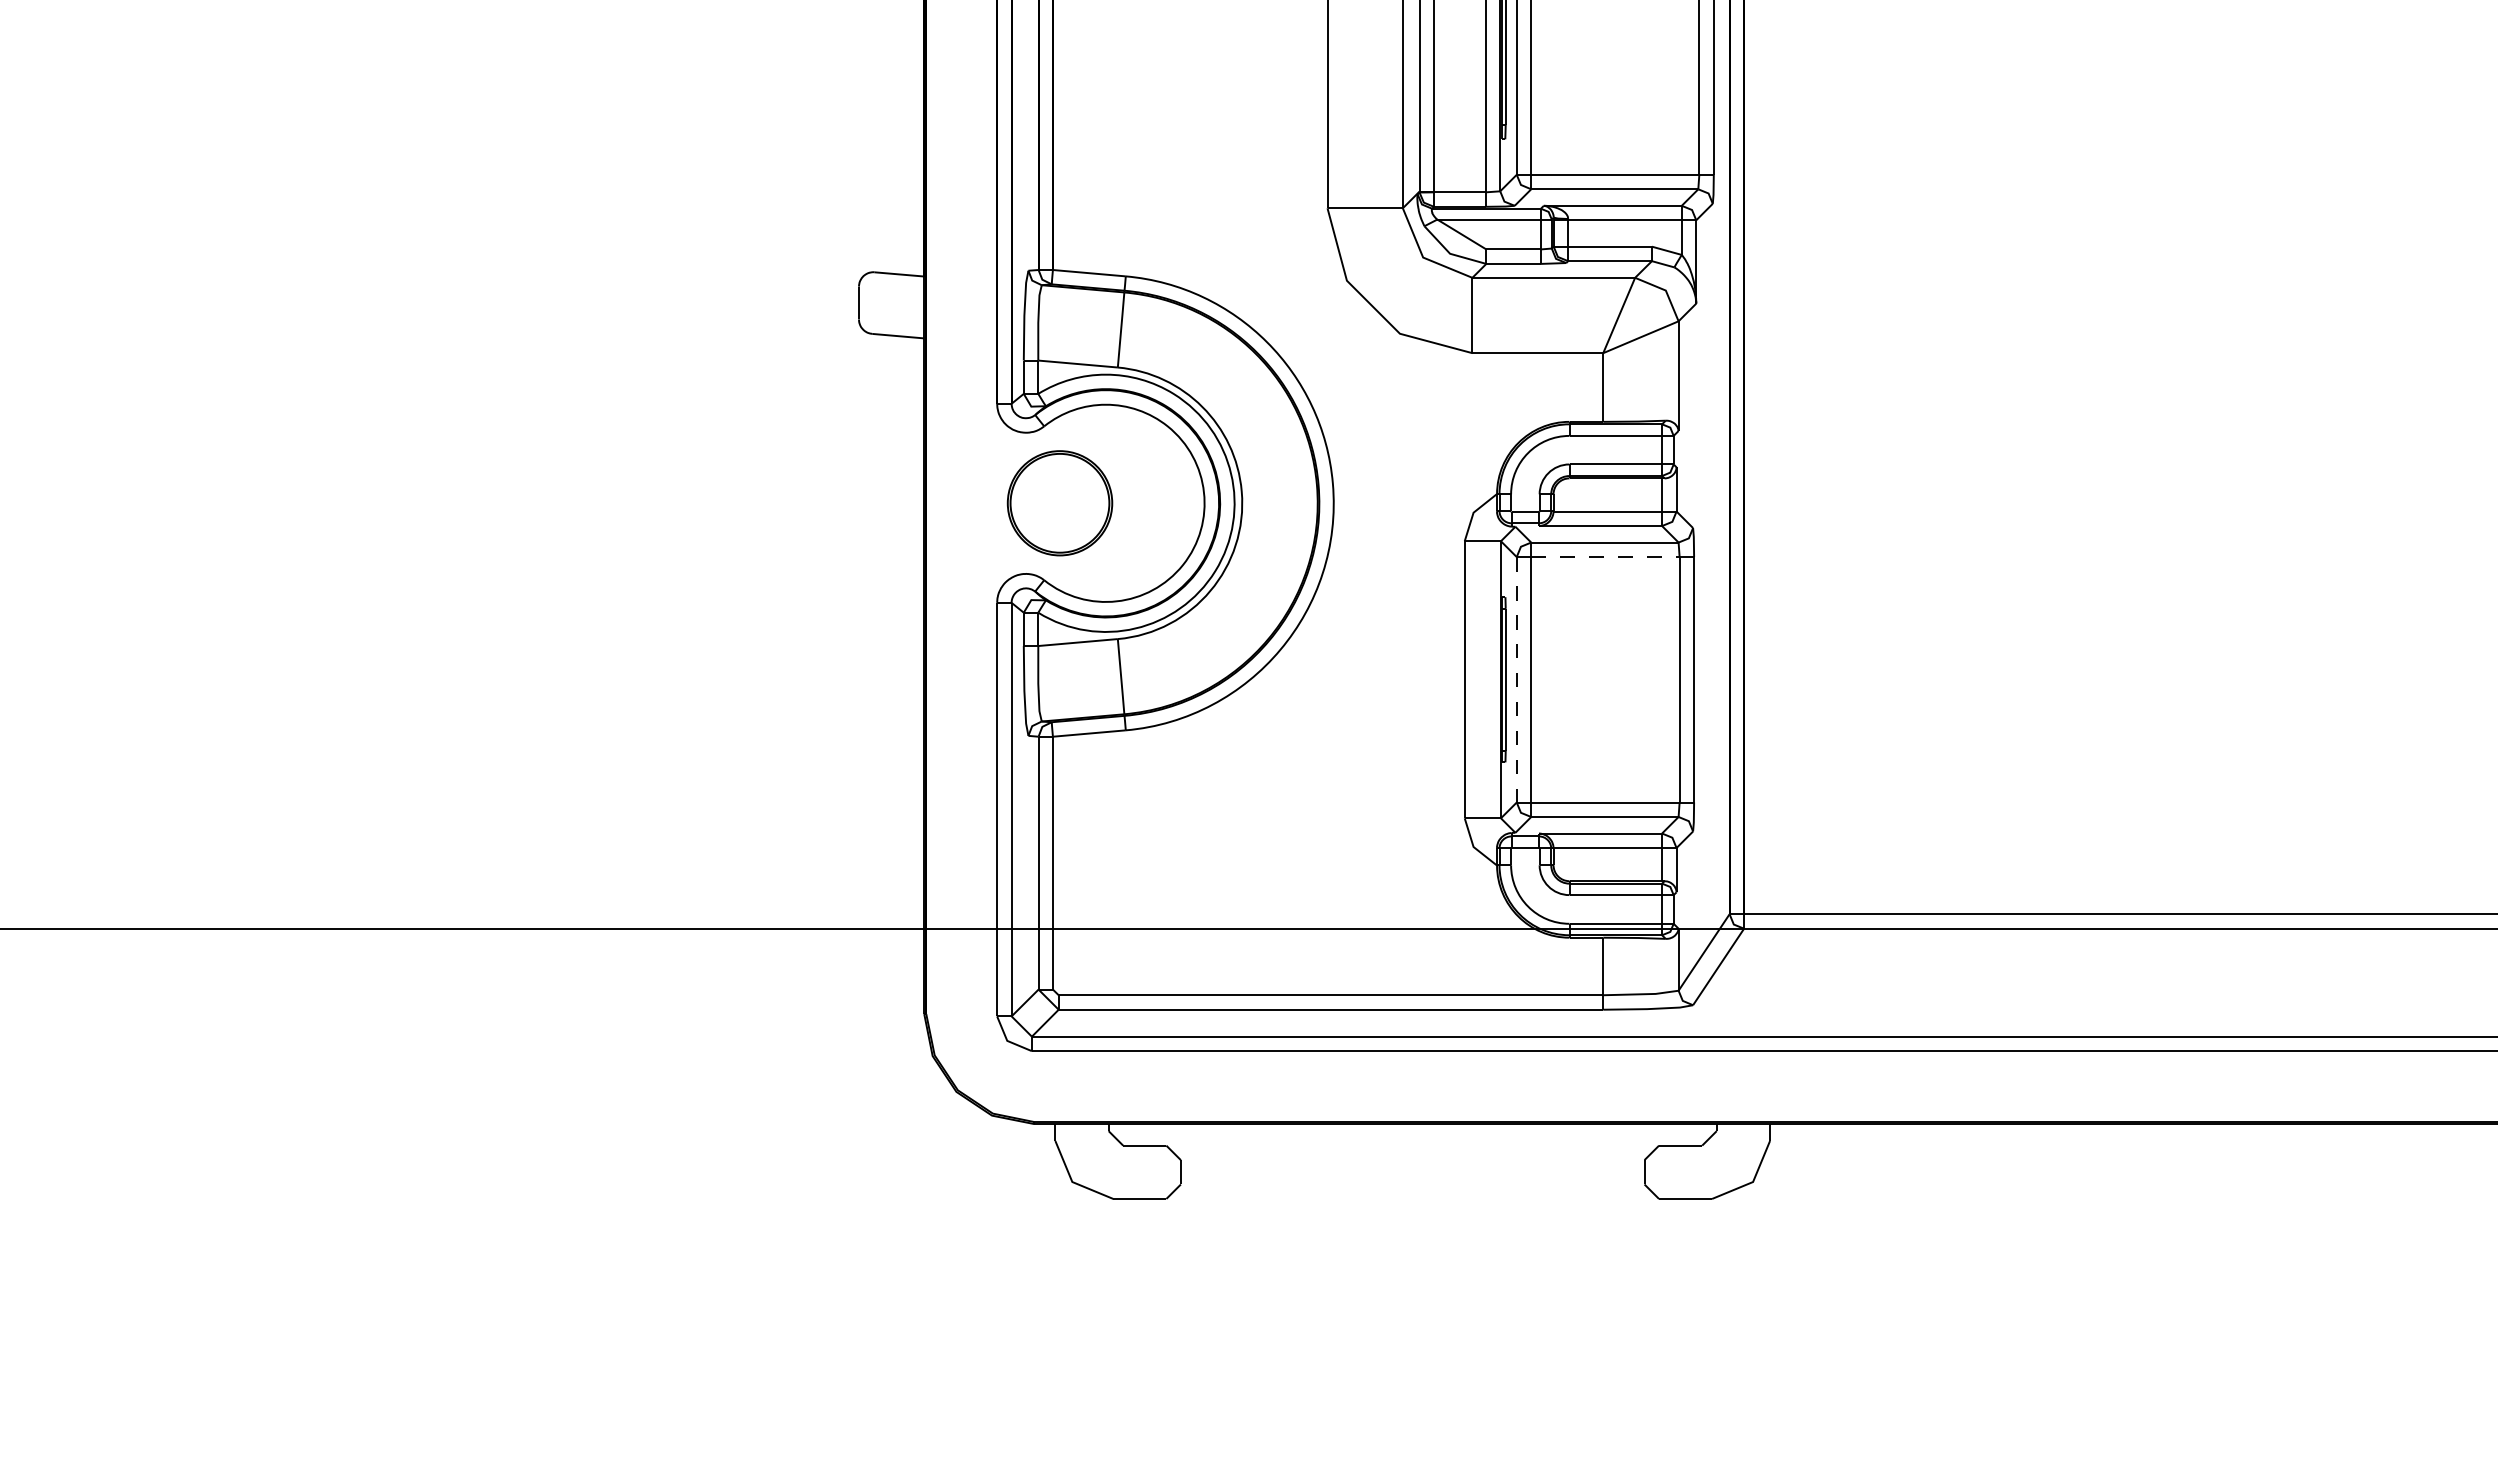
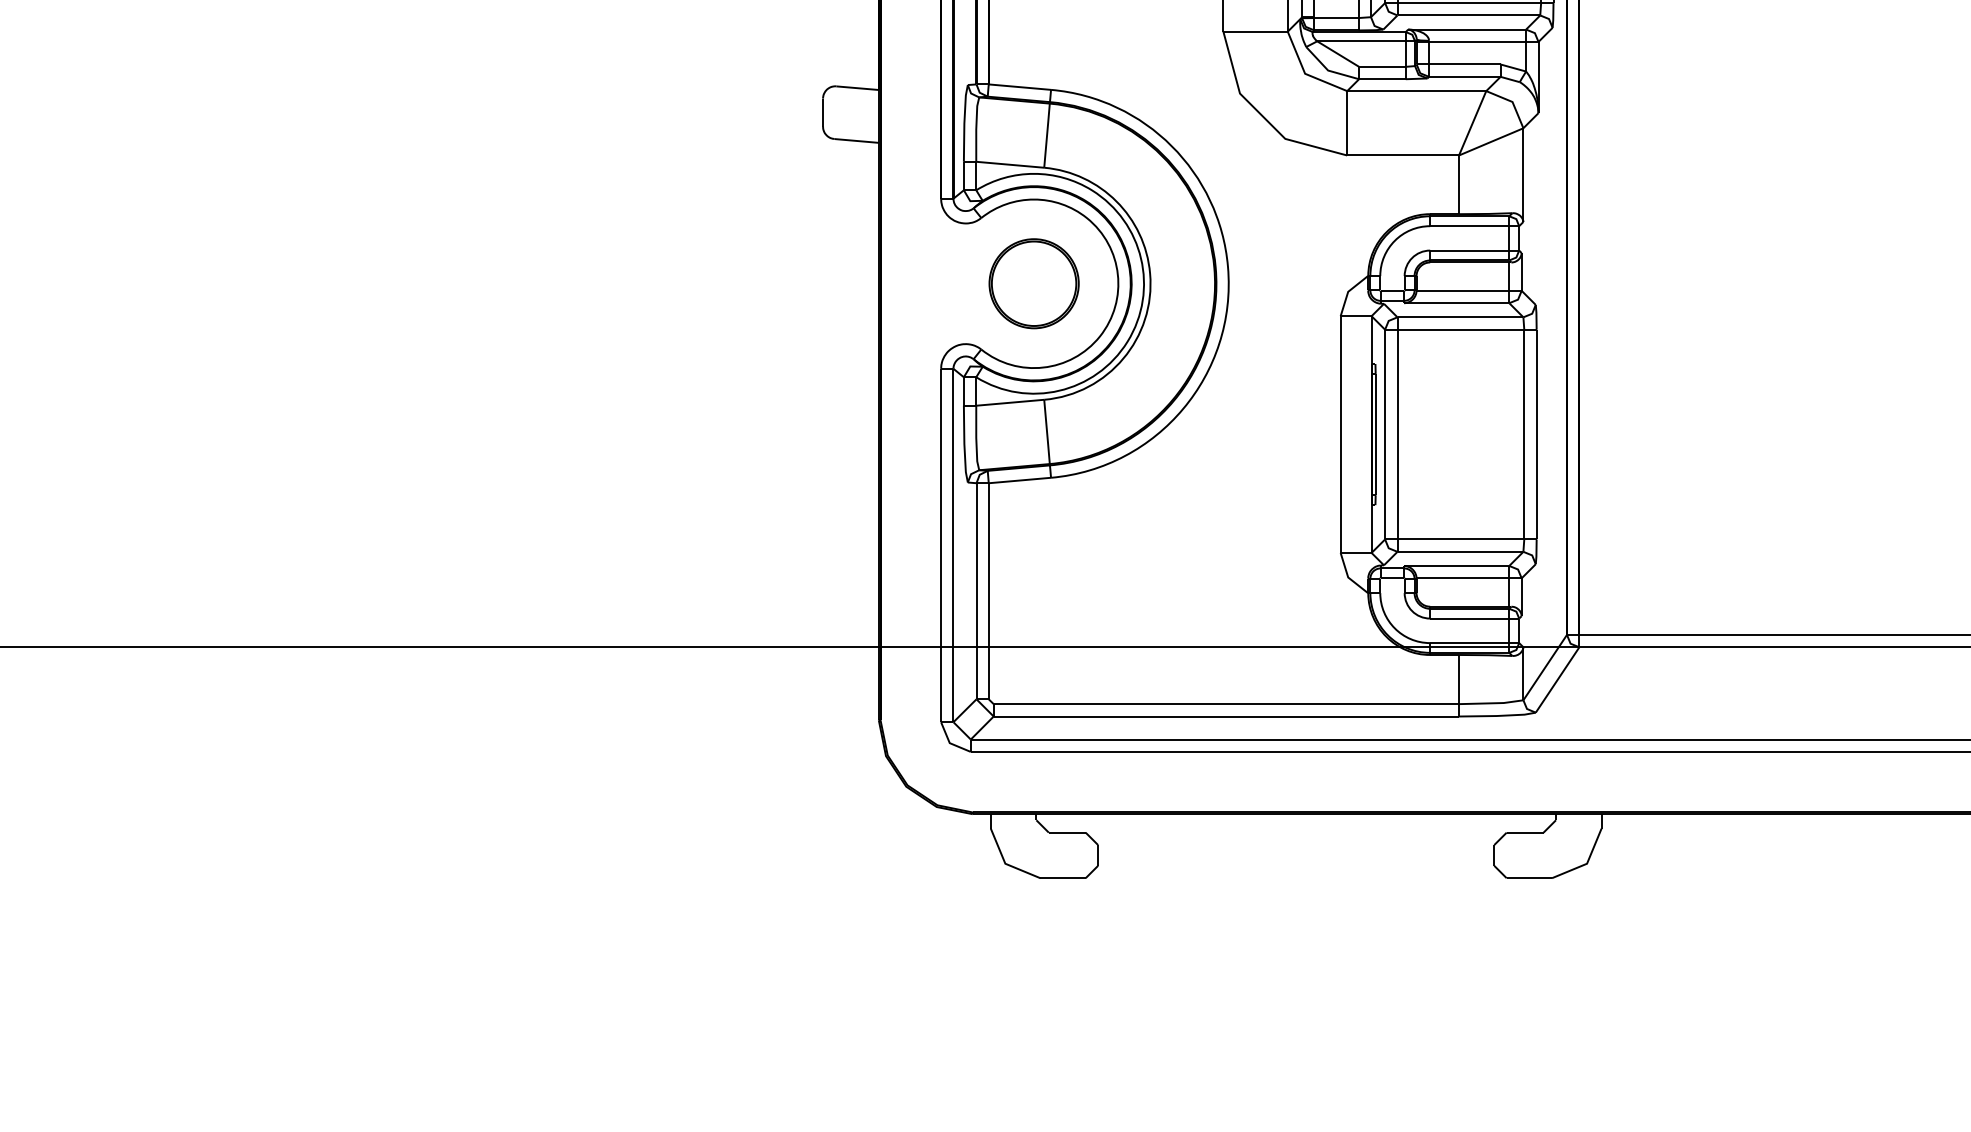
part: (1059, 503) -> (1033, 283), moved
line: (1605, 557) -> (1460, 330), dashed -> solid
line: (1516, 679) -> (1384, 434), dashed -> solid

